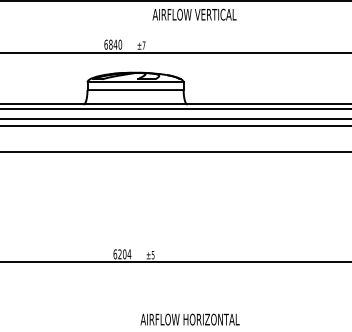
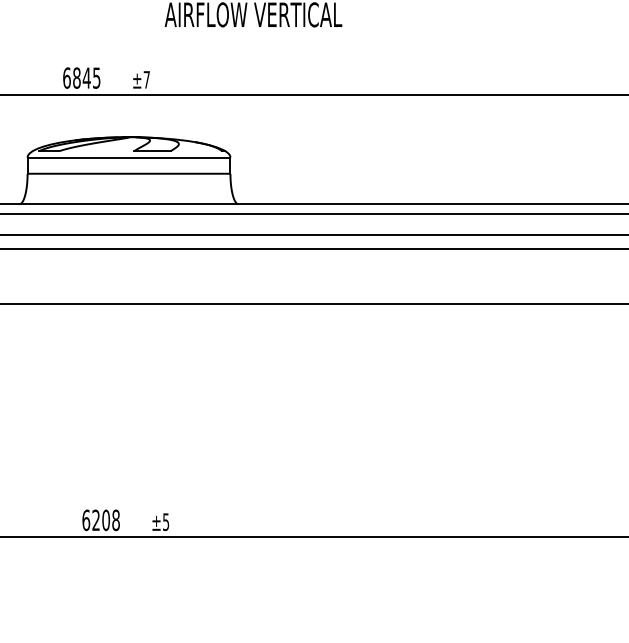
text: (120, 44) -> (97, 77), 6840 -> 6845
text: (129, 254) -> (116, 520), 6204 -> 6208

